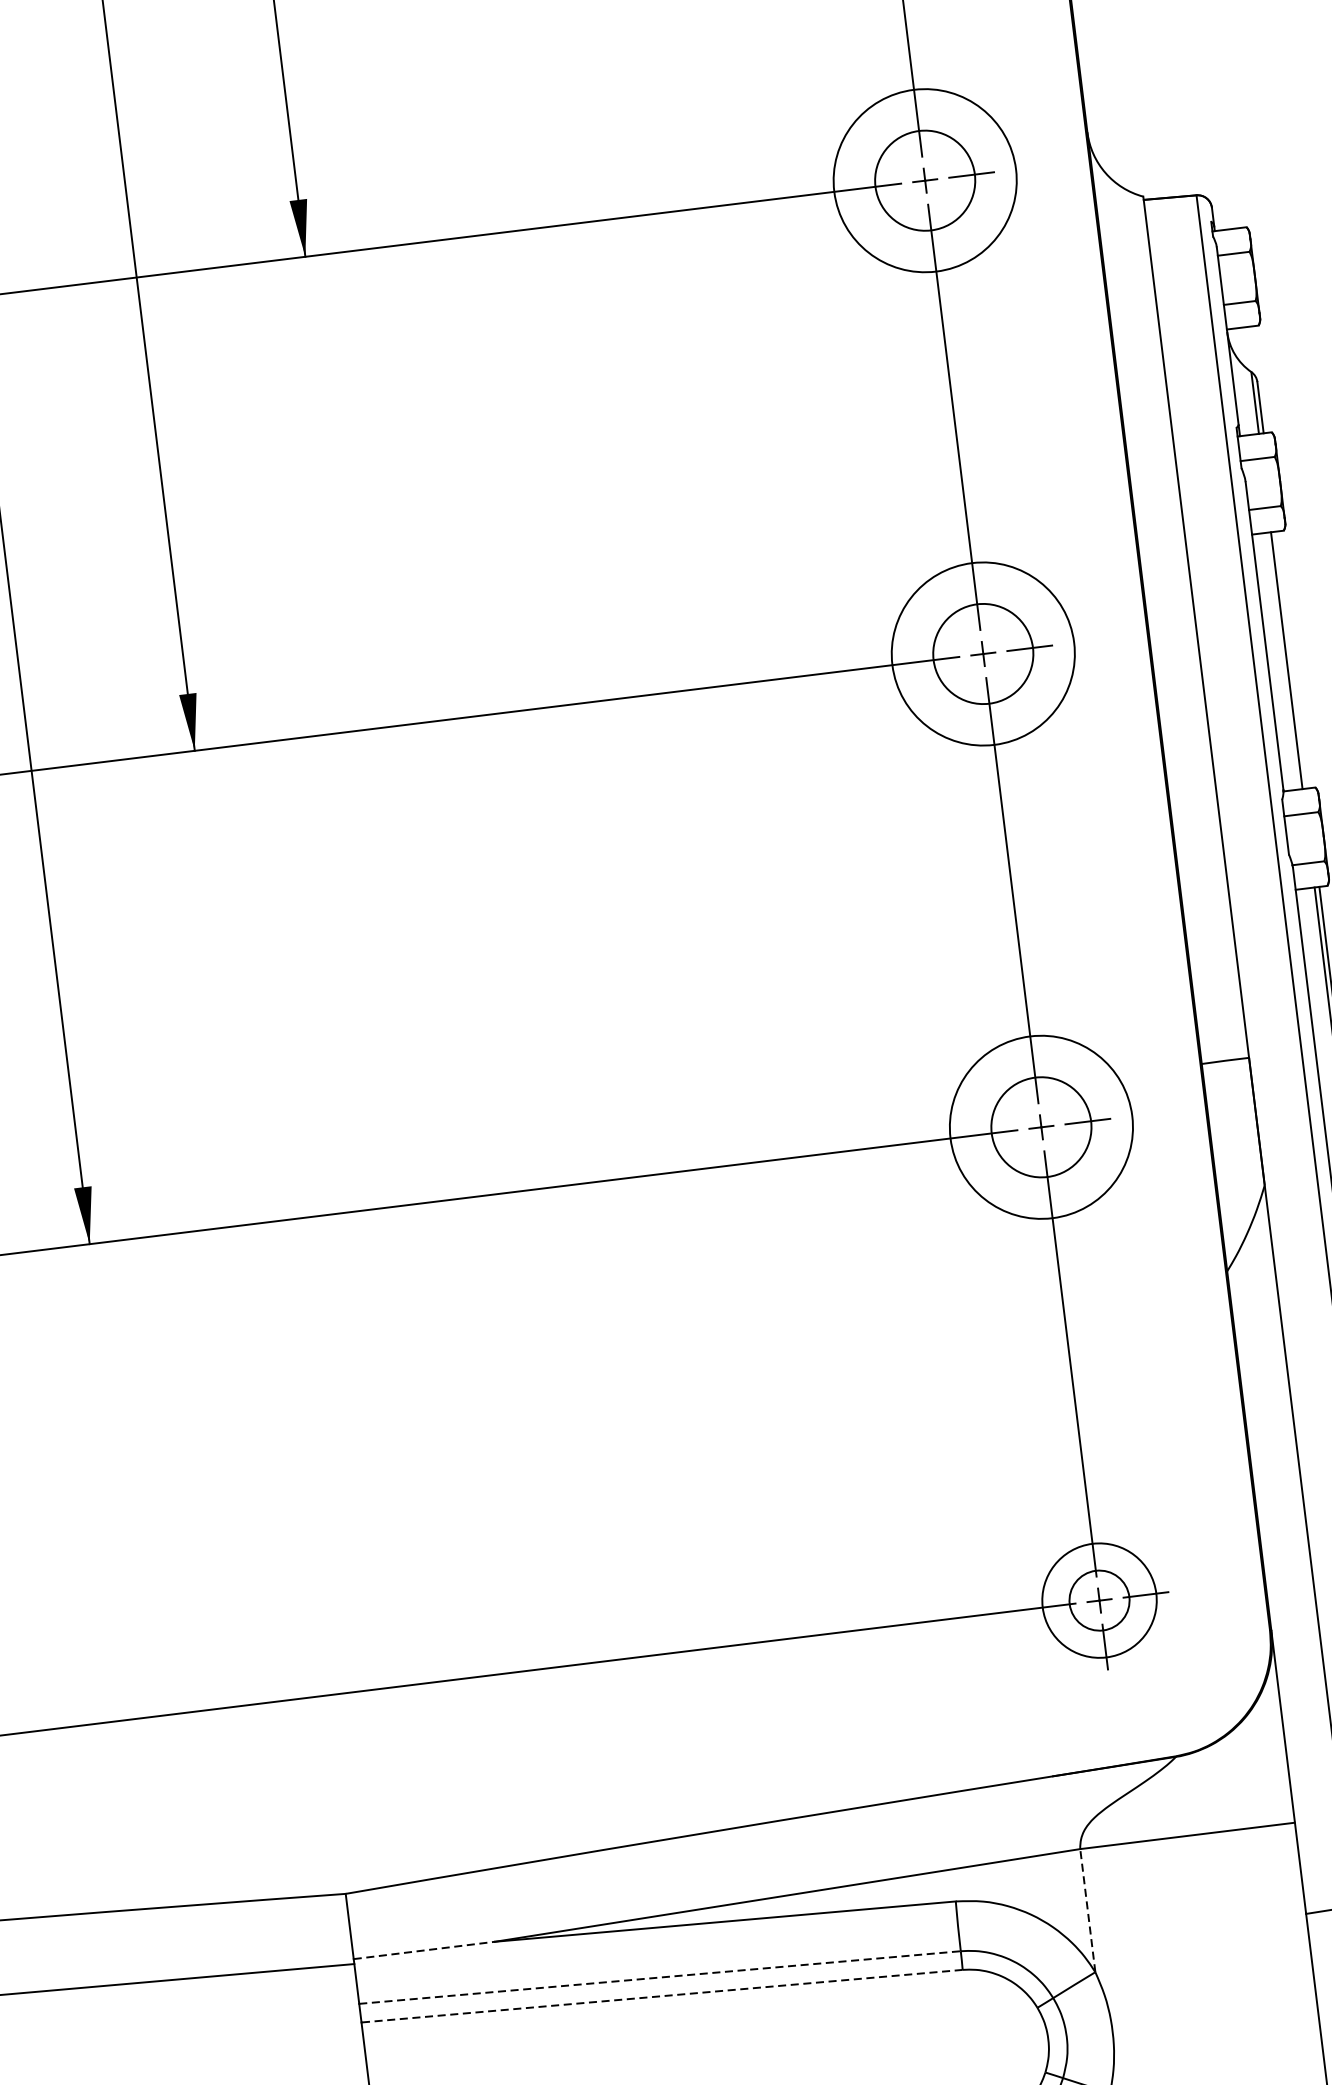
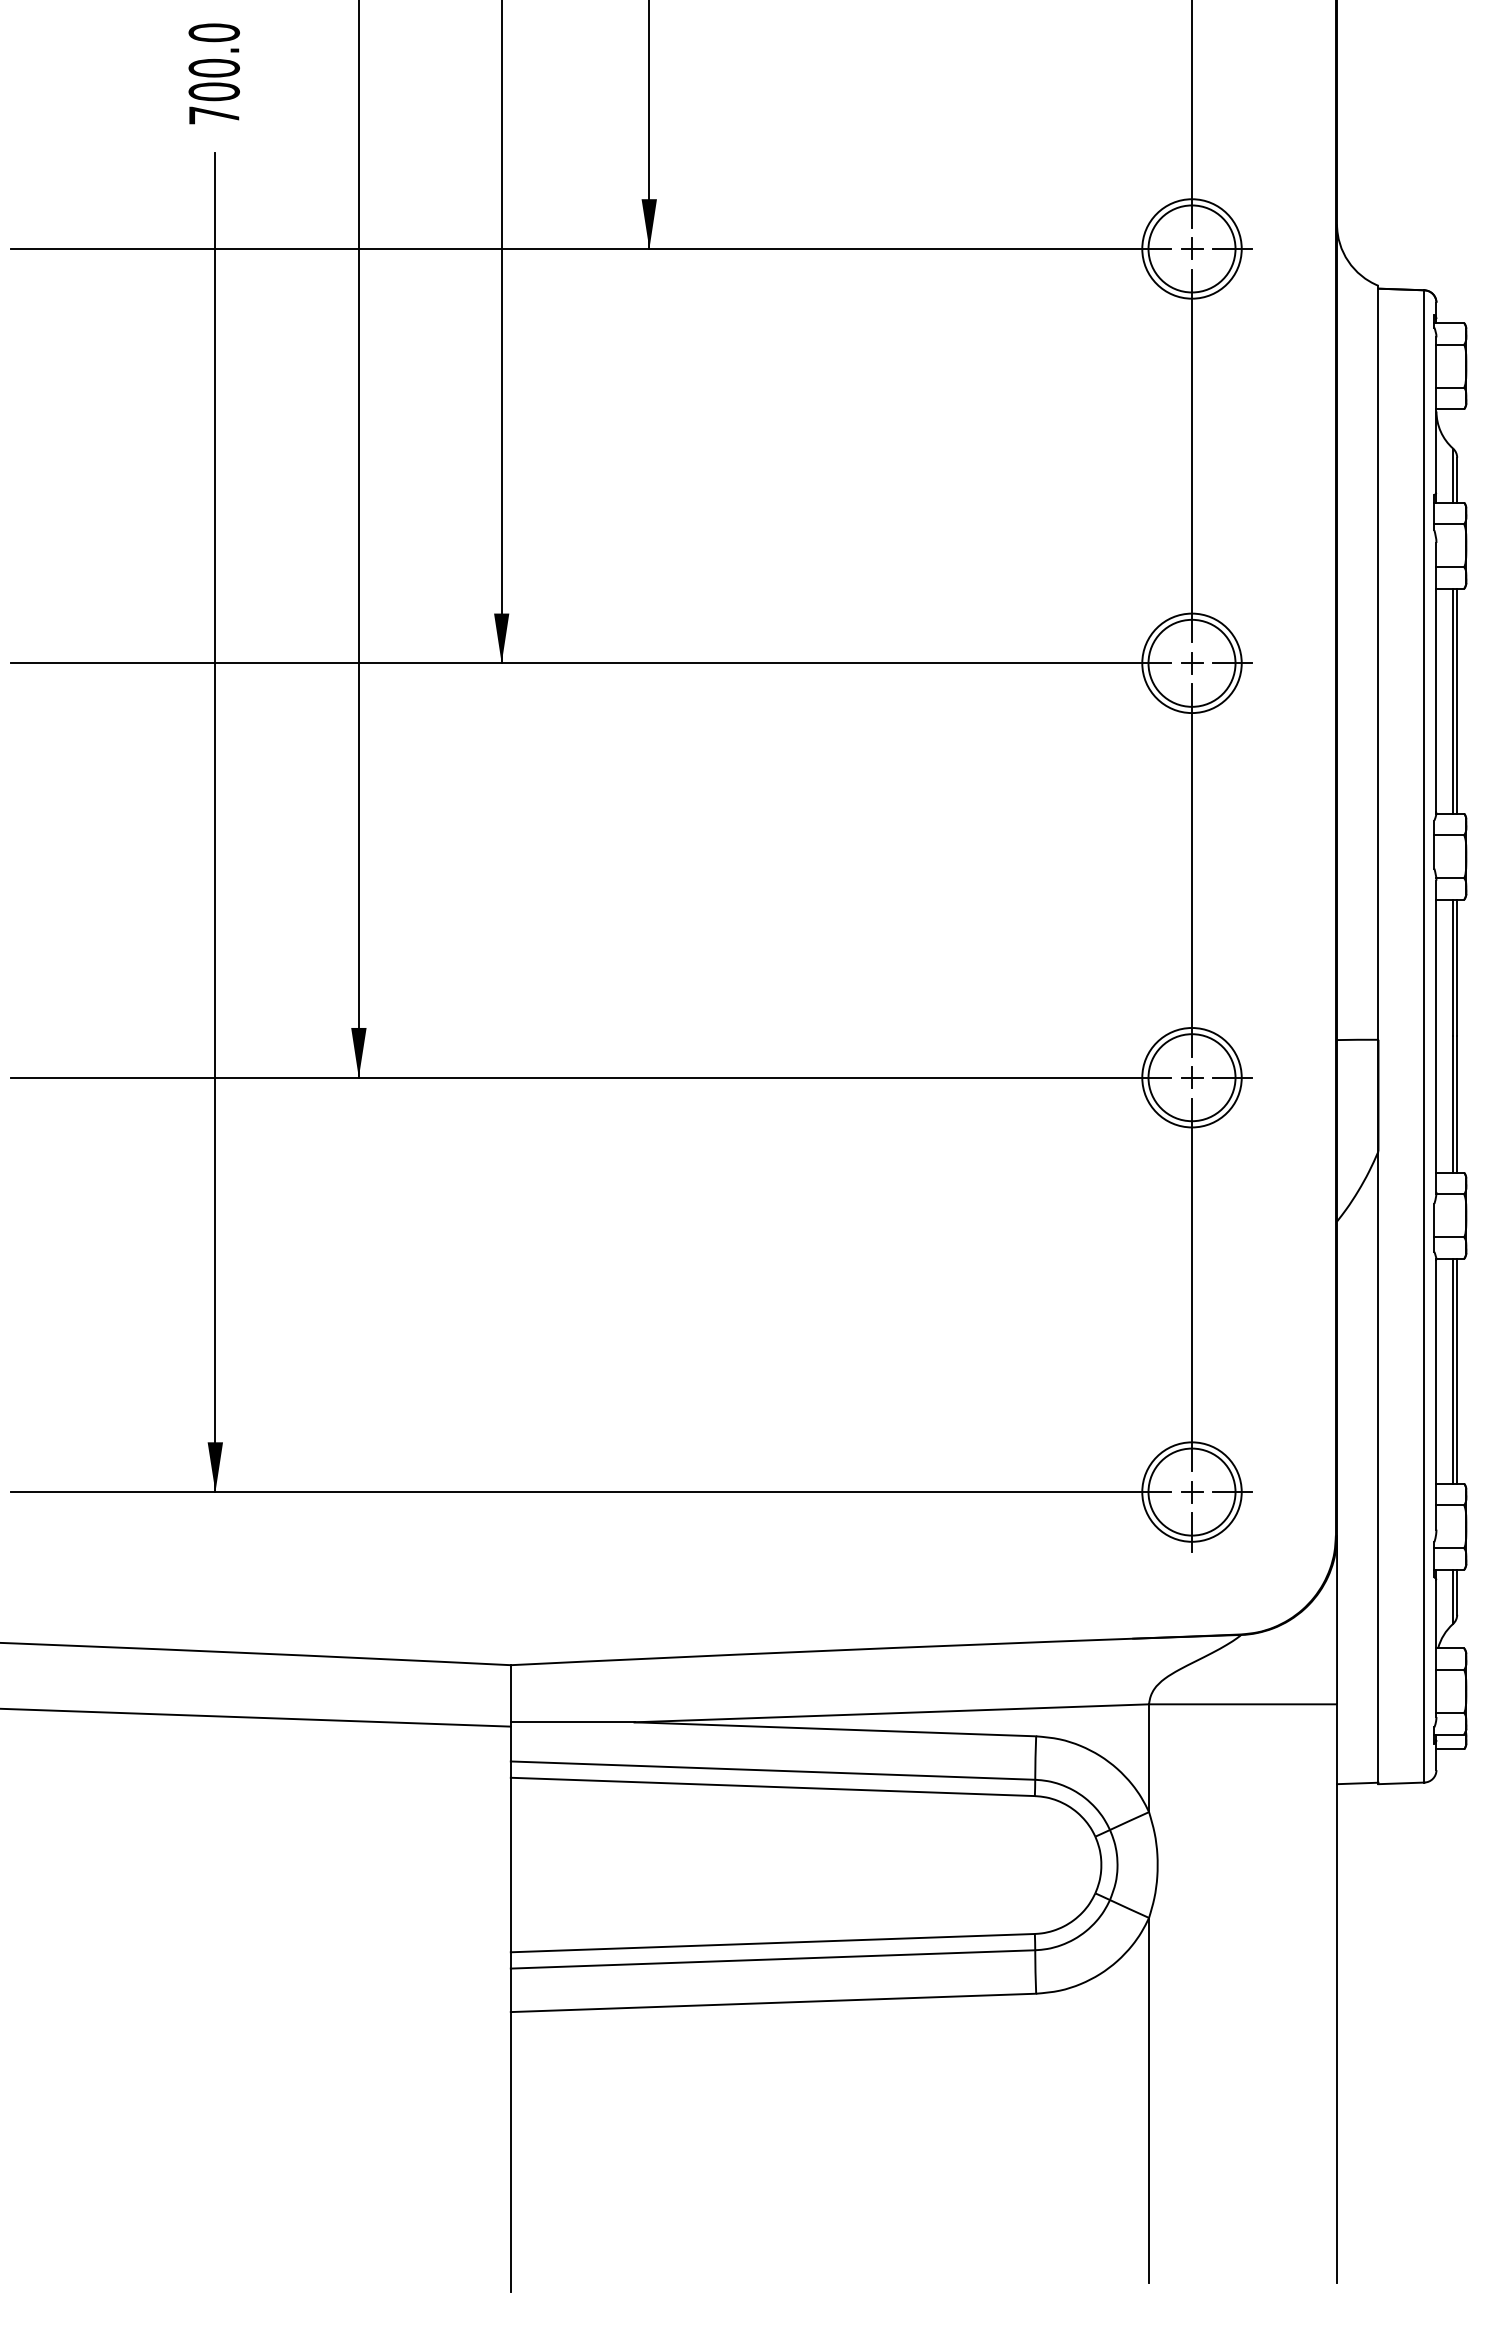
circle: (924, 180) -> (1191, 248), size x0.62
circle: (982, 654) -> (1191, 663), size x0.62
line: (1291, 659) -> (1457, 700), added
circle: (1040, 1127) -> (1191, 1077), size x0.62
circle: (1098, 1600) -> (1191, 1491), size x1.67
line: (1088, 1910) -> (1149, 1758), dashed -> solid
line: (424, 1950) -> (572, 1722), dashed -> solid
line: (660, 1977) -> (773, 1770), dashed -> solid
line: (661, 1995) -> (772, 1786), dashed -> solid

